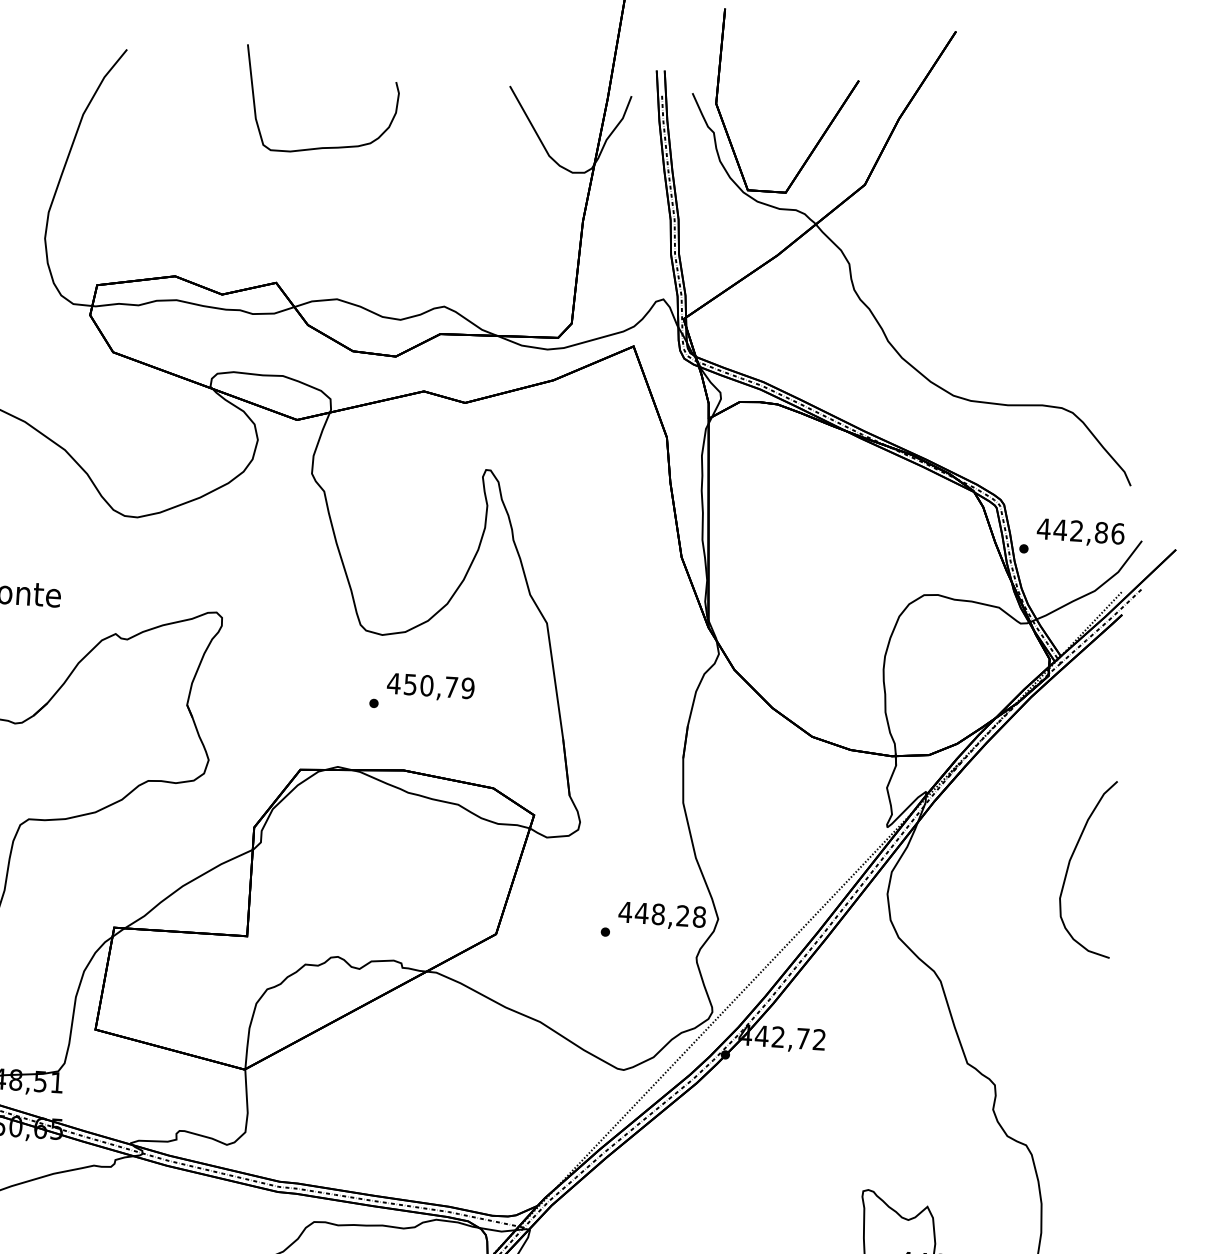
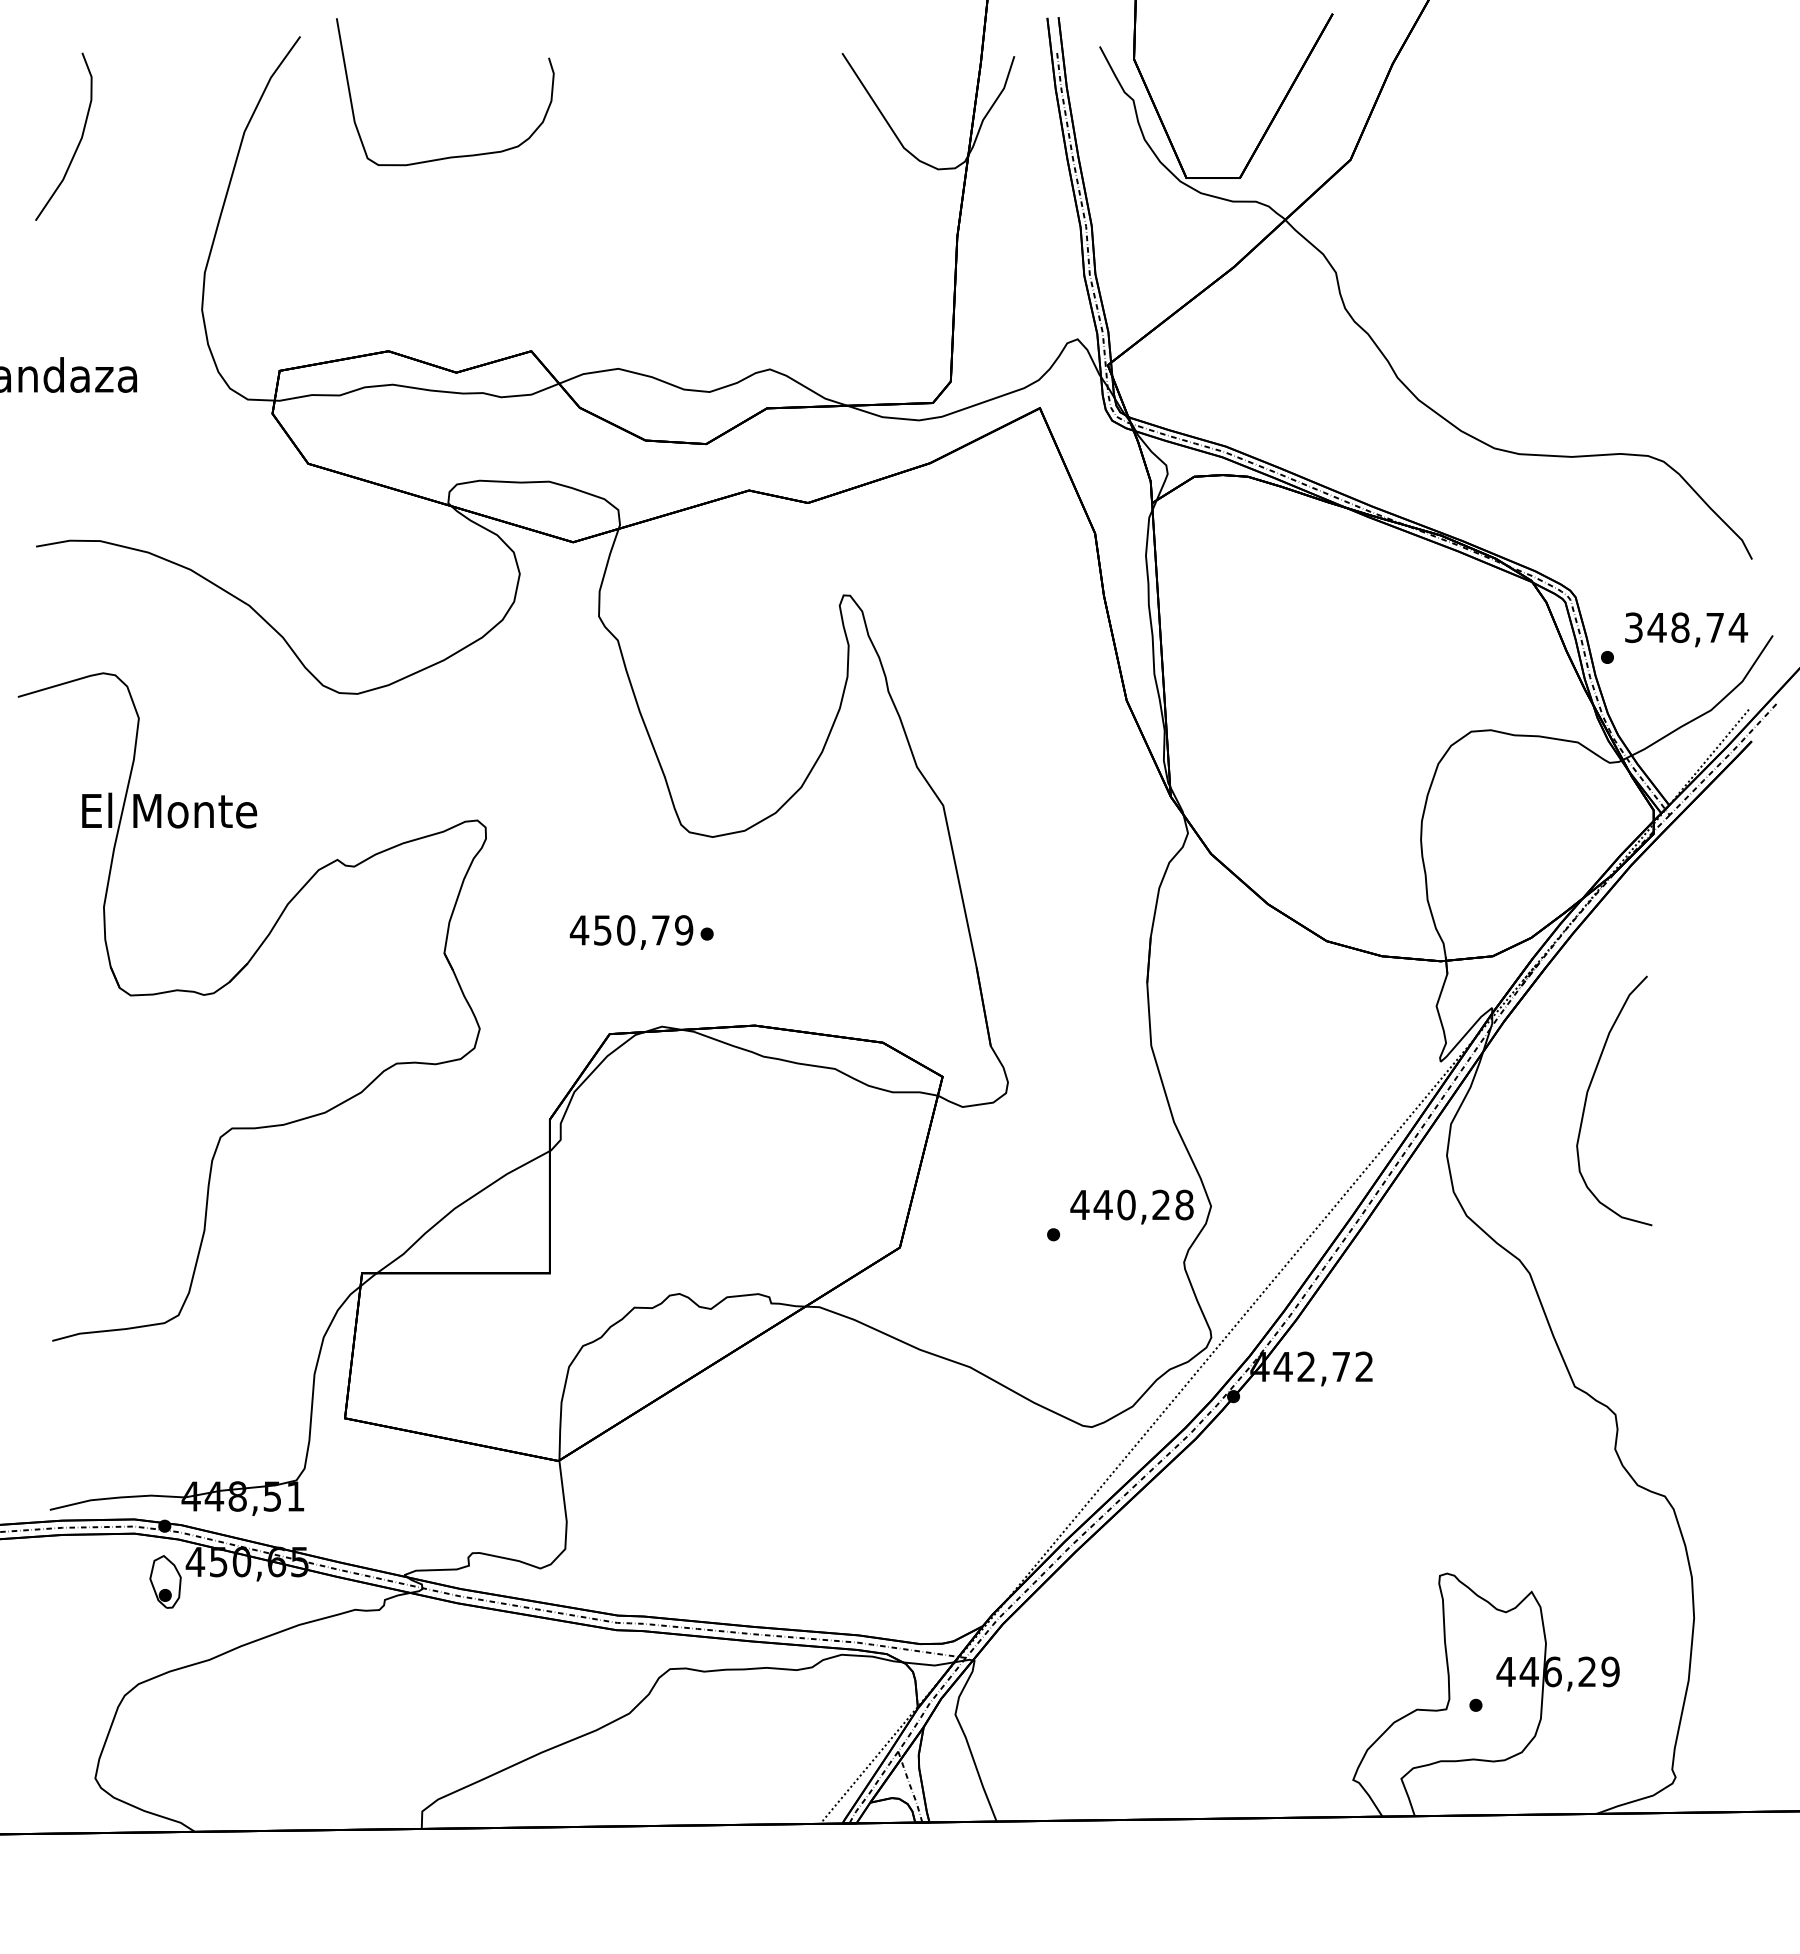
curve: (321, 147) -> (449, 156), moved
text: (1081, 531) -> (1686, 627), 442,86 -> 348,74
text: (430, 687) -> (631, 932), moved
curve: (1069, 865) -> (1587, 1098), moved
text: (658, 914) -> (1126, 1205), 448,28 -> 440,28

